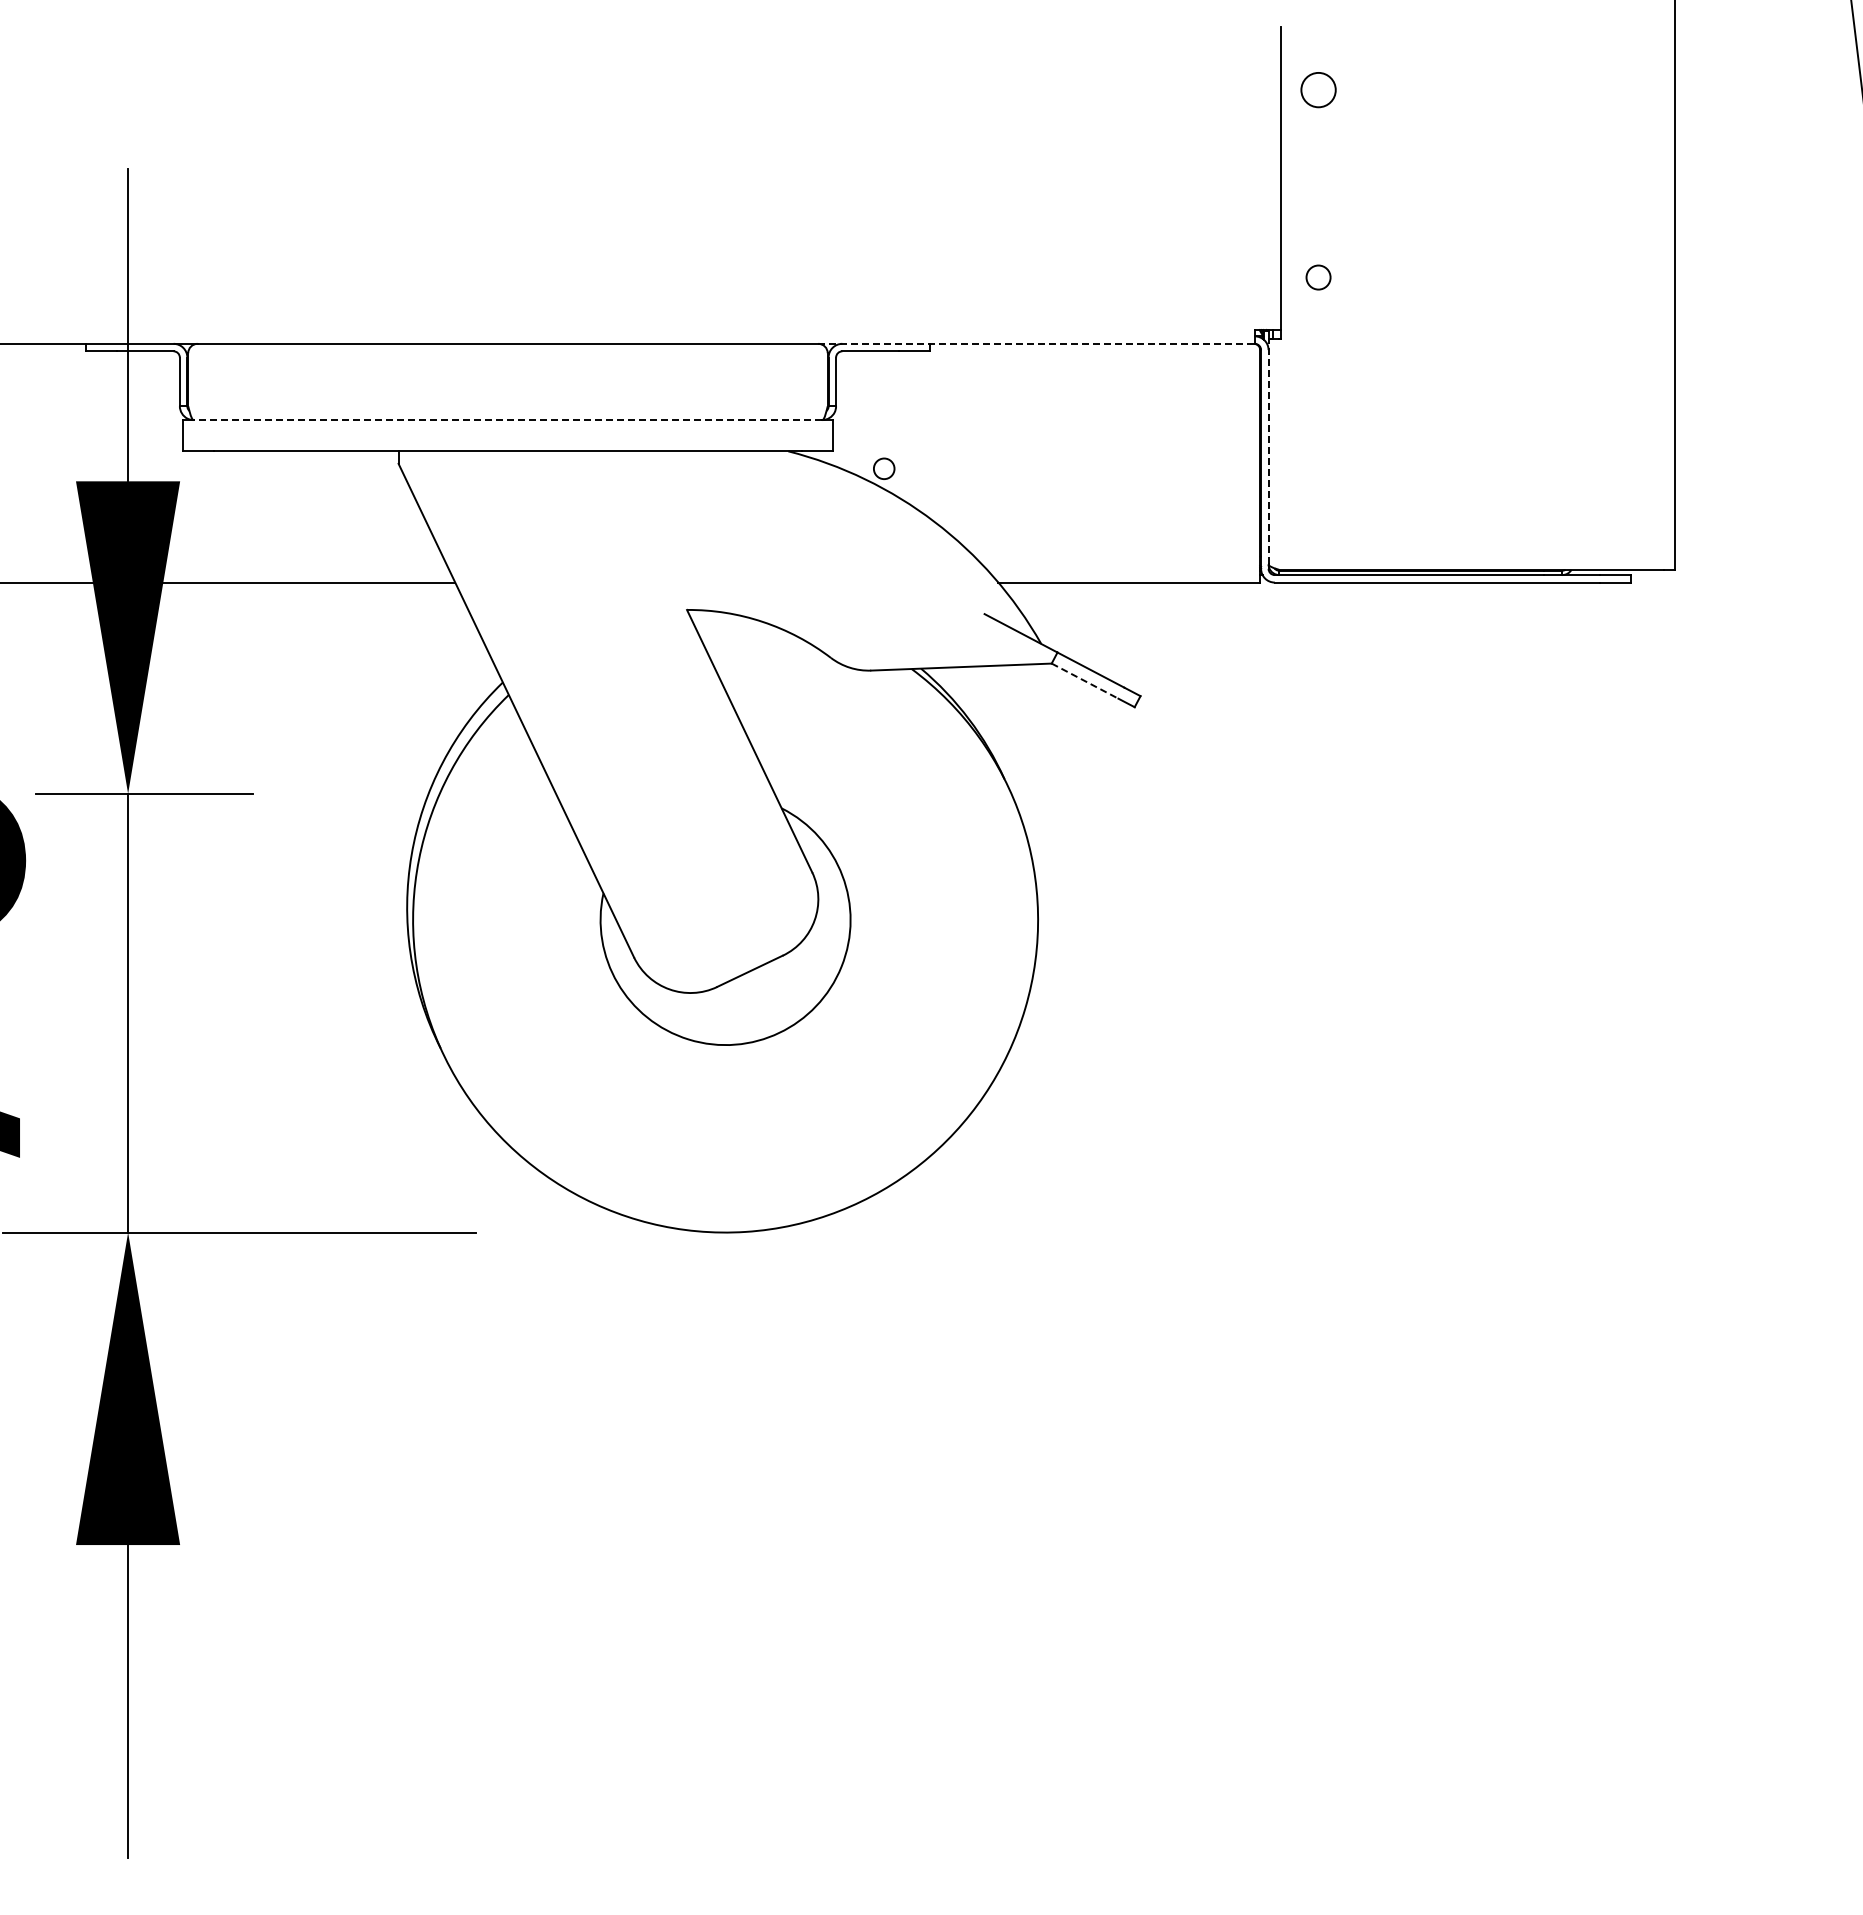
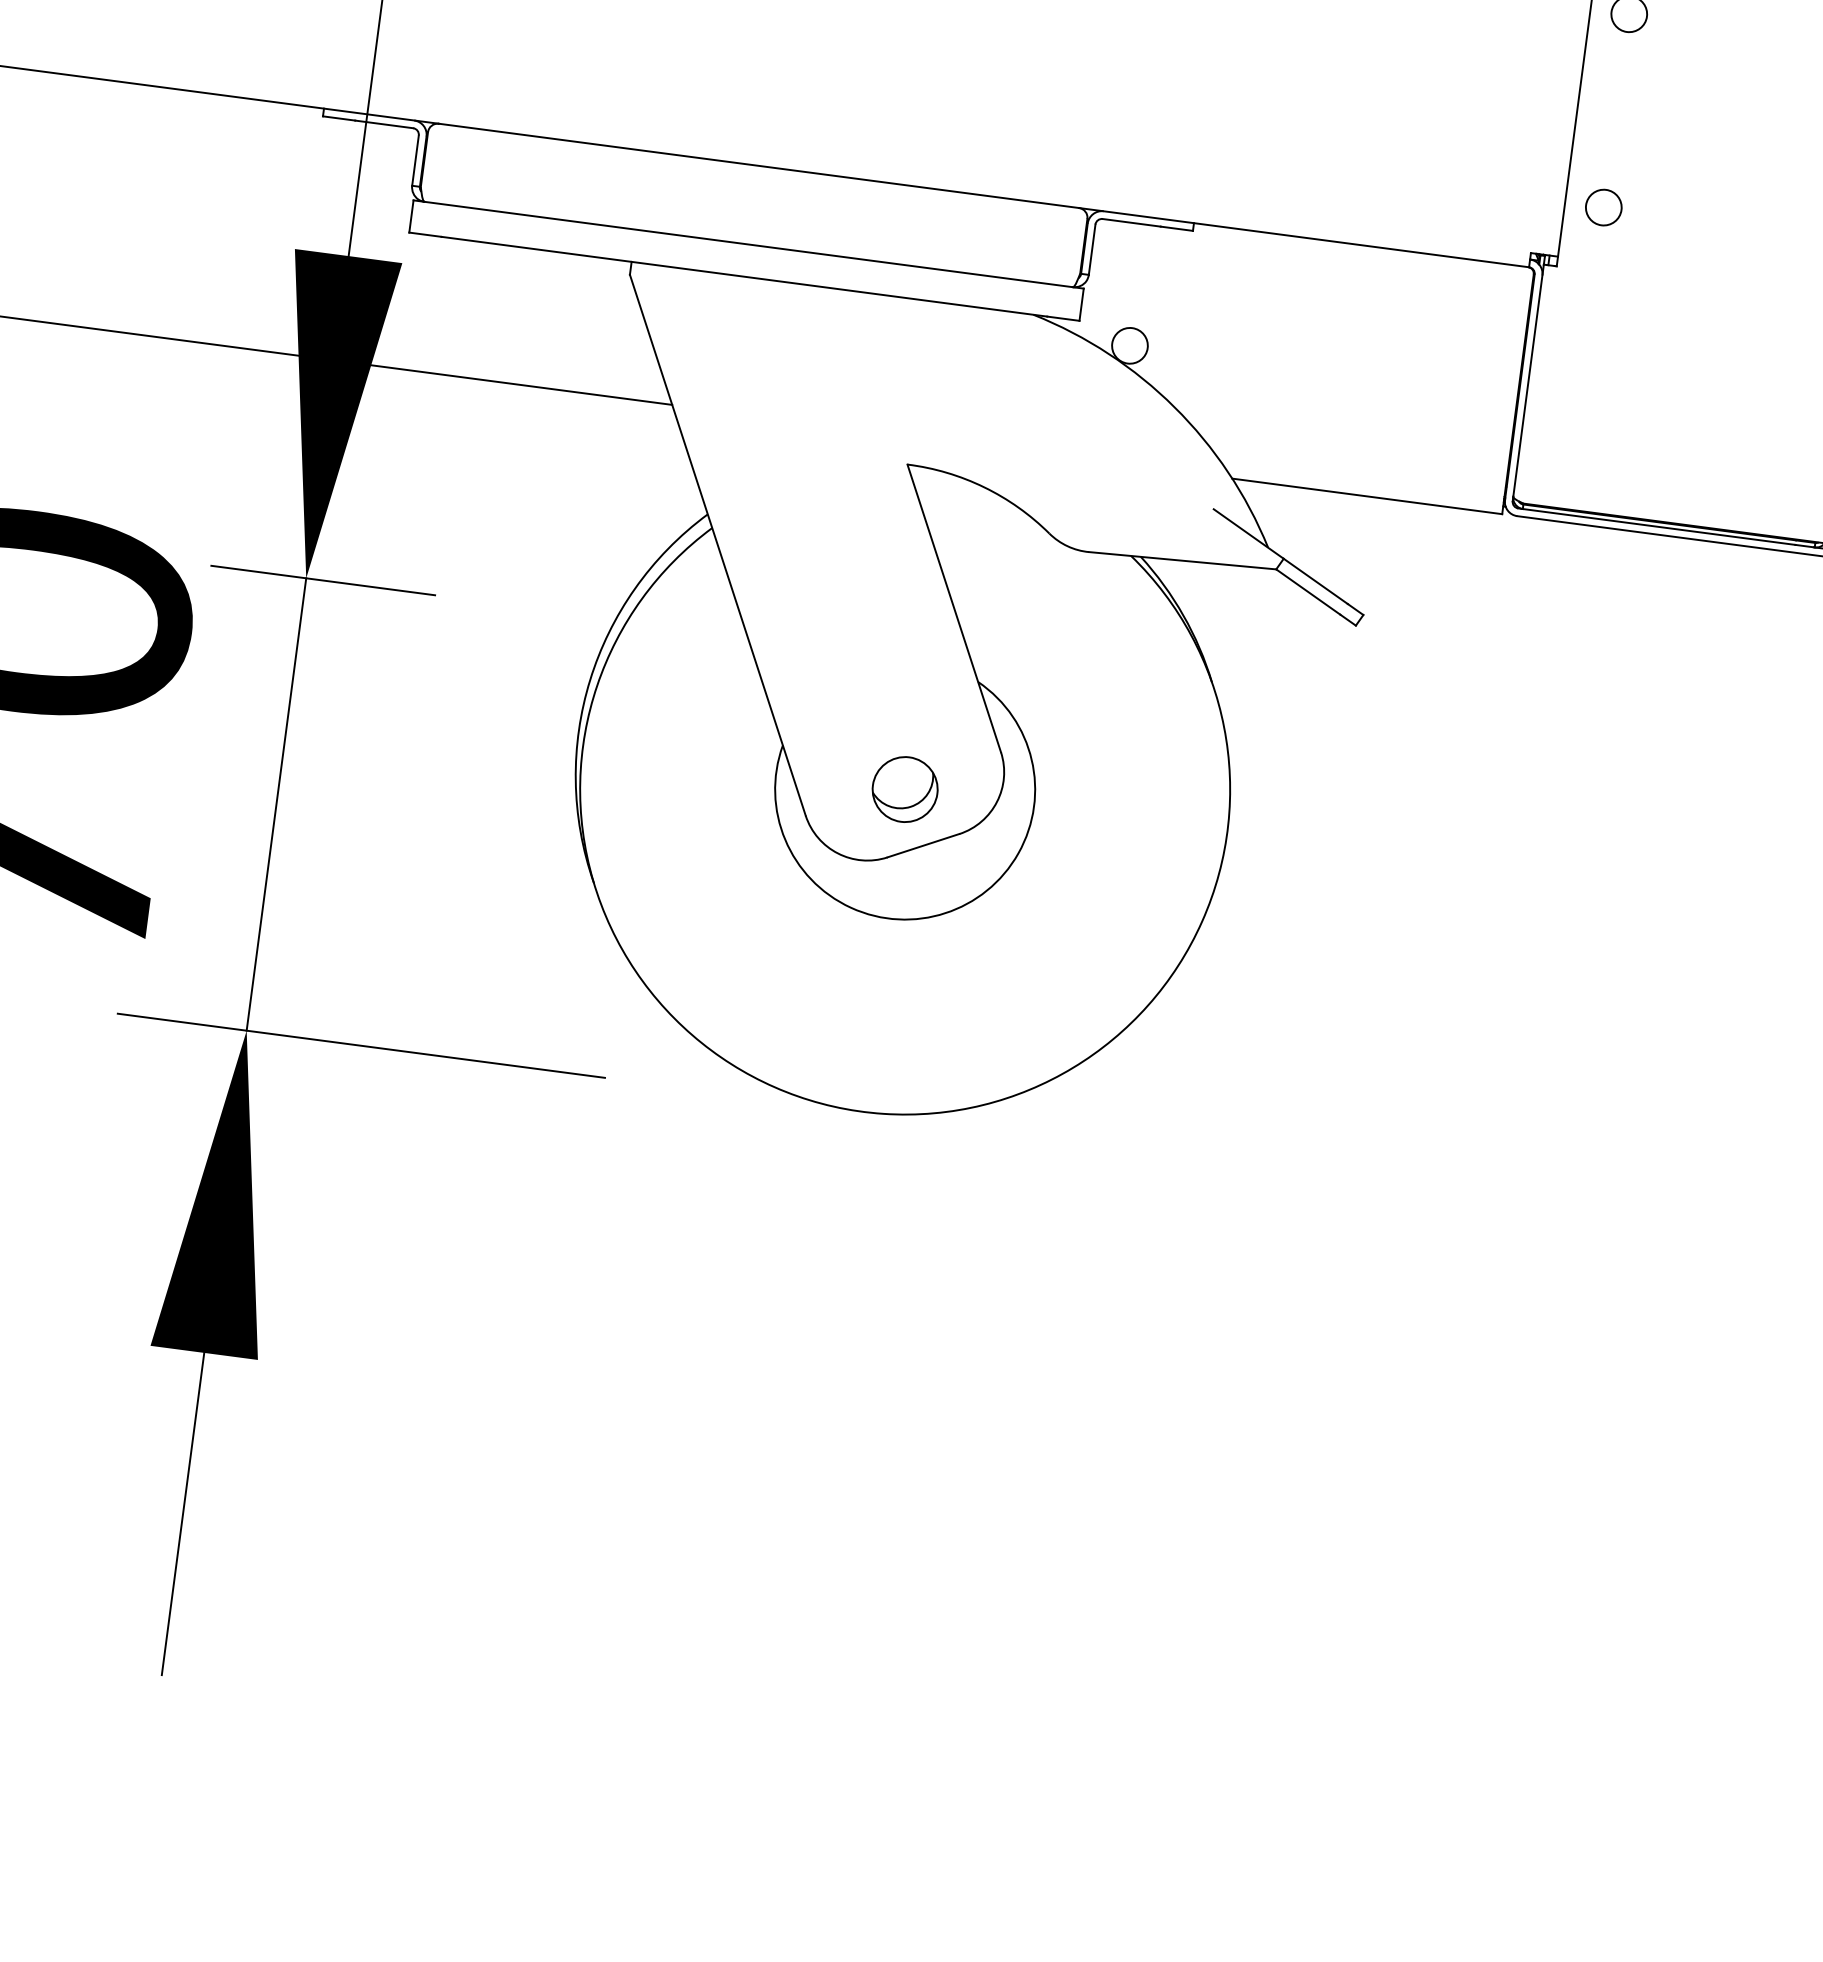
circle: (1318, 277) -> (1603, 207), size x1.43
line: (1037, 343) -> (1305, 237), dashed -> solid
line: (507, 420) -> (748, 244), dashed -> solid
line: (1268, 451) -> (1528, 380), dashed -> solid
circle: (884, 468) -> (1130, 345), size x1.67
line: (1085, 681) -> (1308, 592), dashed -> solid
part: (725, 919) -> (905, 788), added

